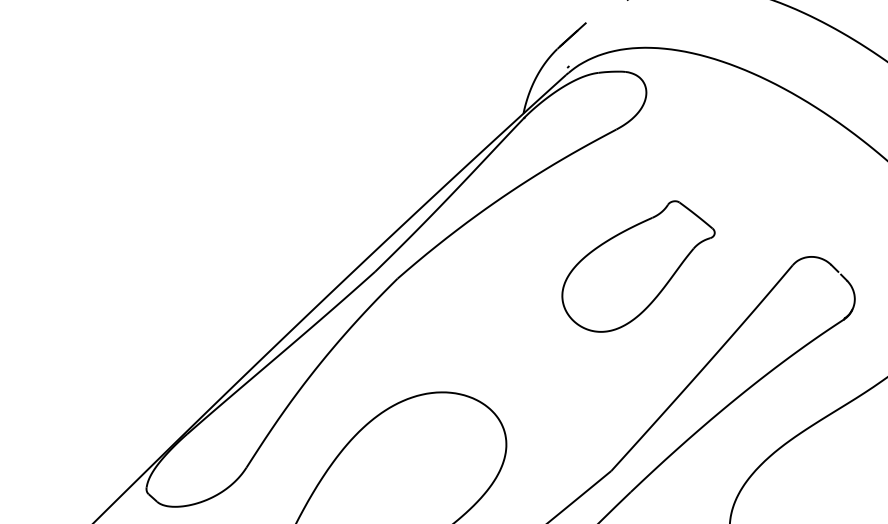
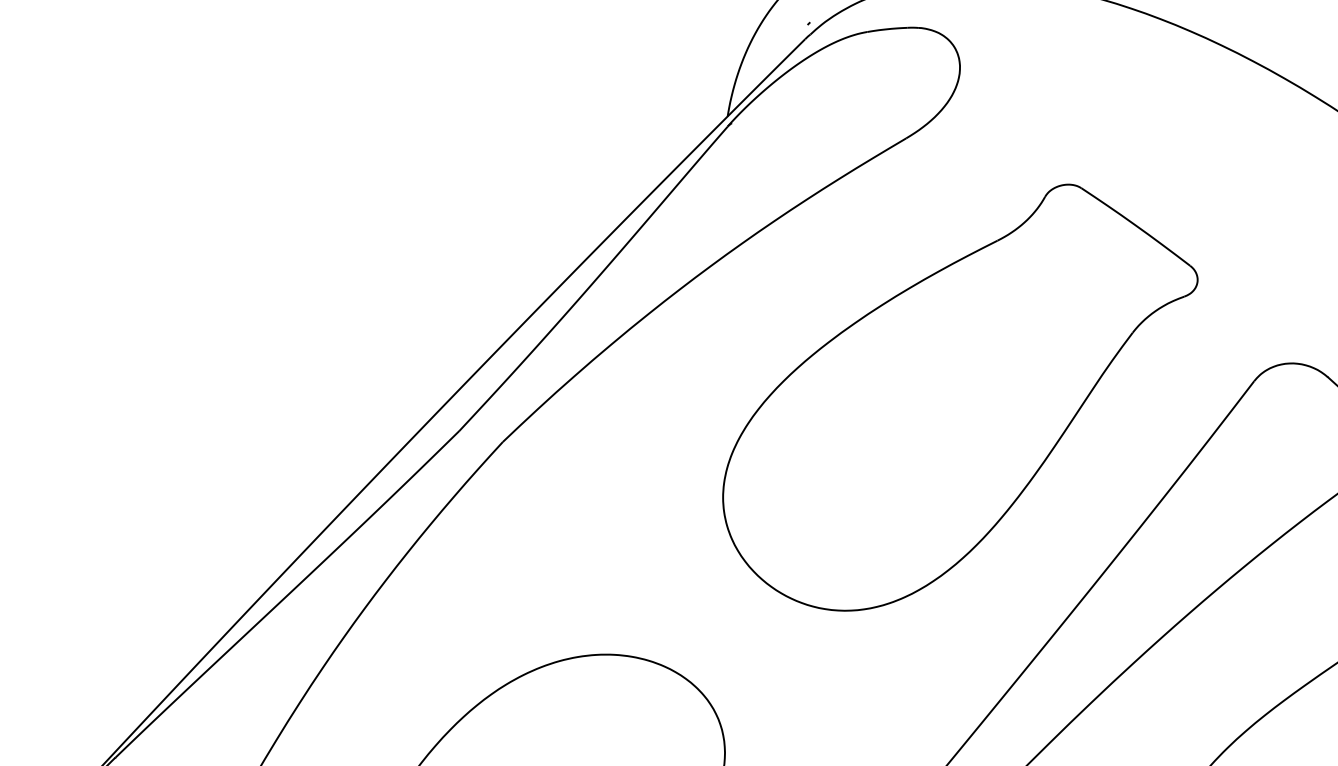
part: (638, 266) -> (960, 397), size x1.67

